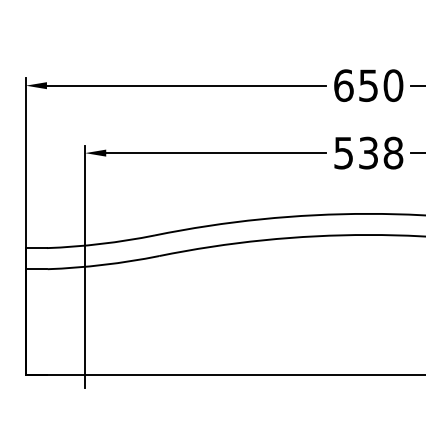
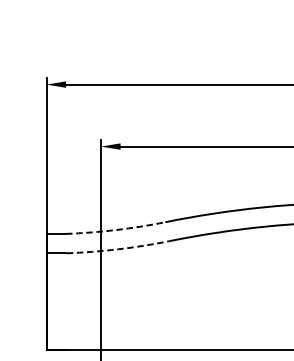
arc: (101, 243) -> (116, 229), solid -> dashed
arc: (103, 264) -> (118, 248), solid -> dashed

